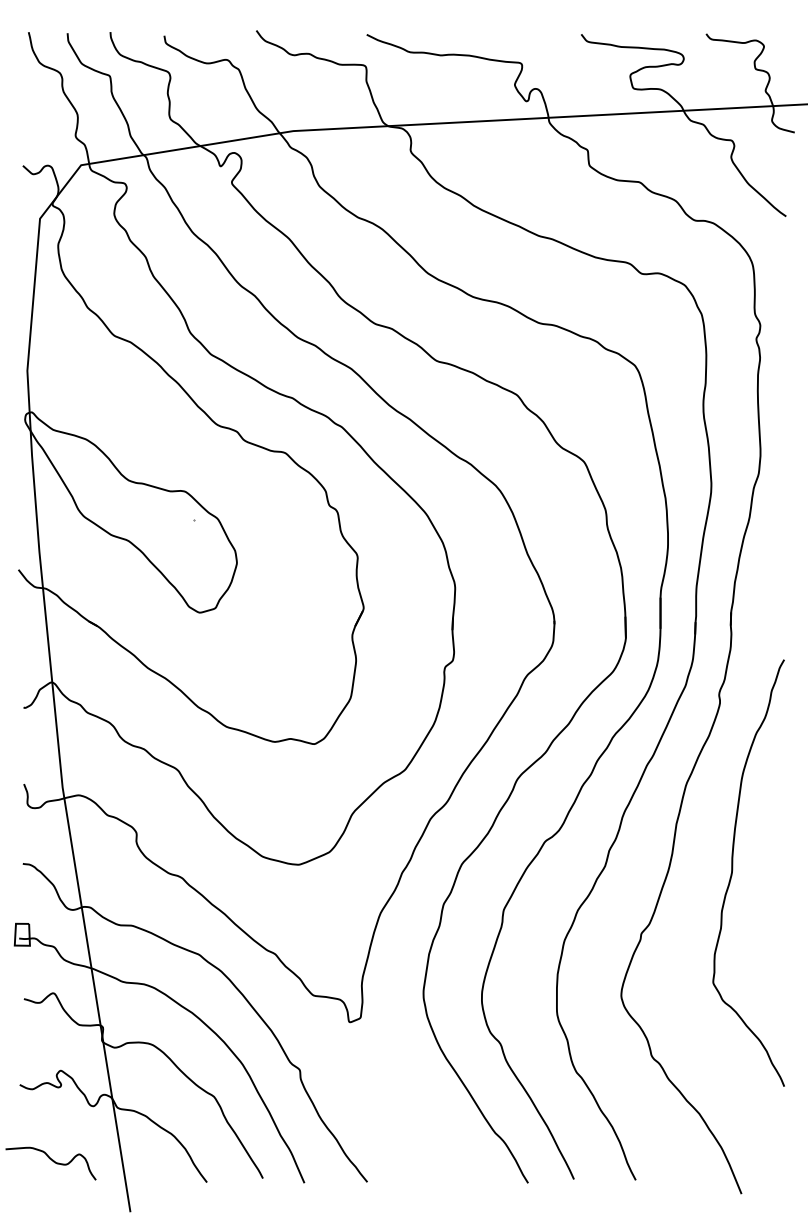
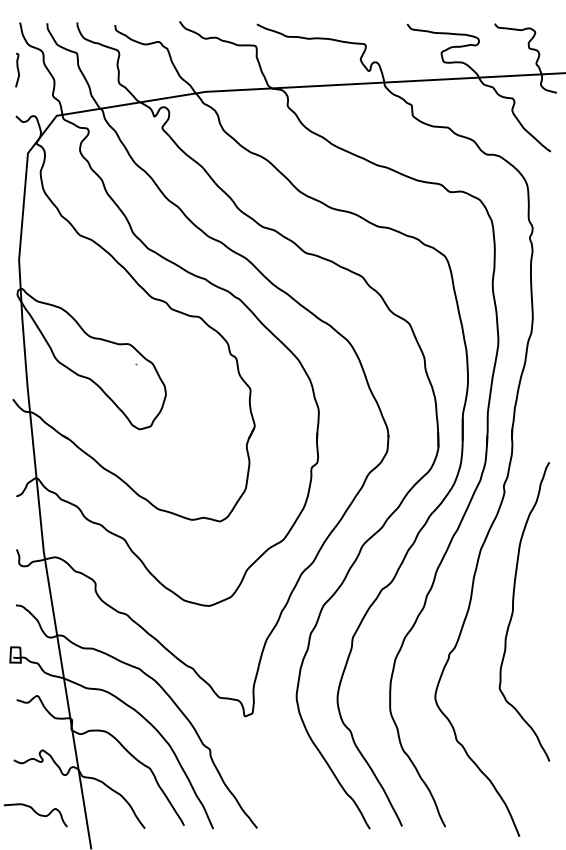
curve: (25, 99) -> (17, 69), added

